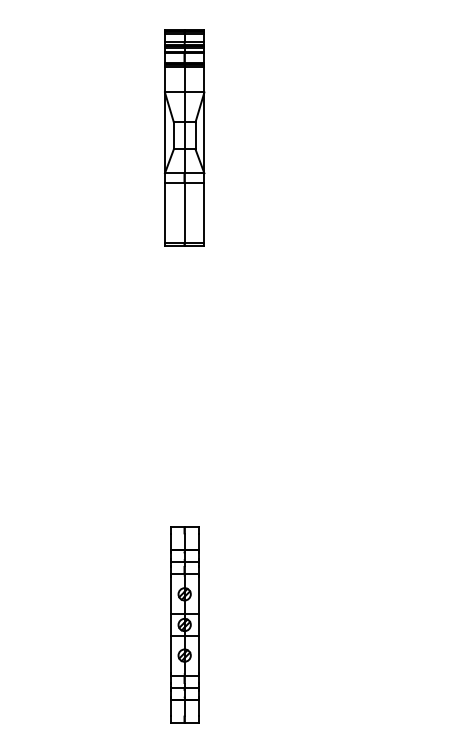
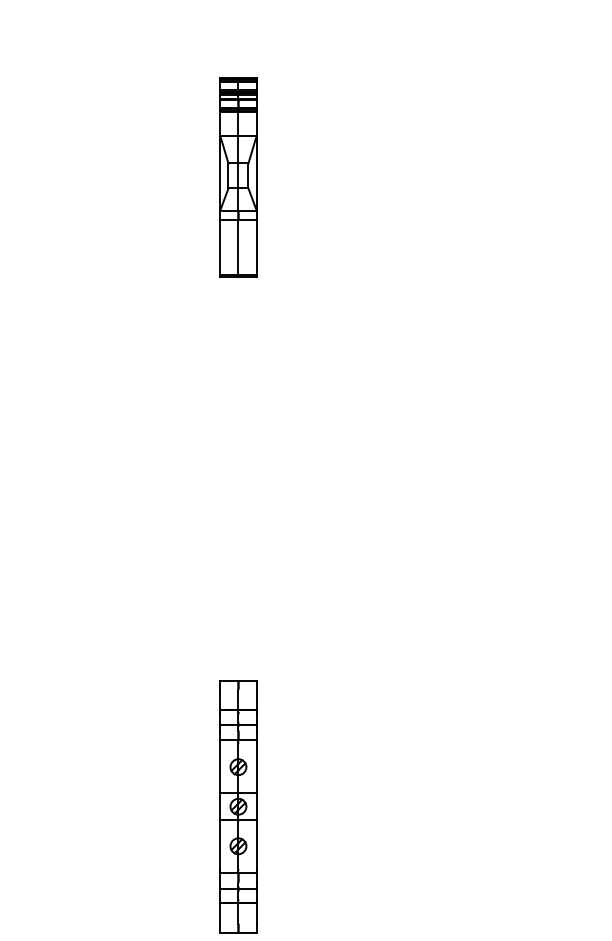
part: (184, 137) -> (238, 177), size x0.71

